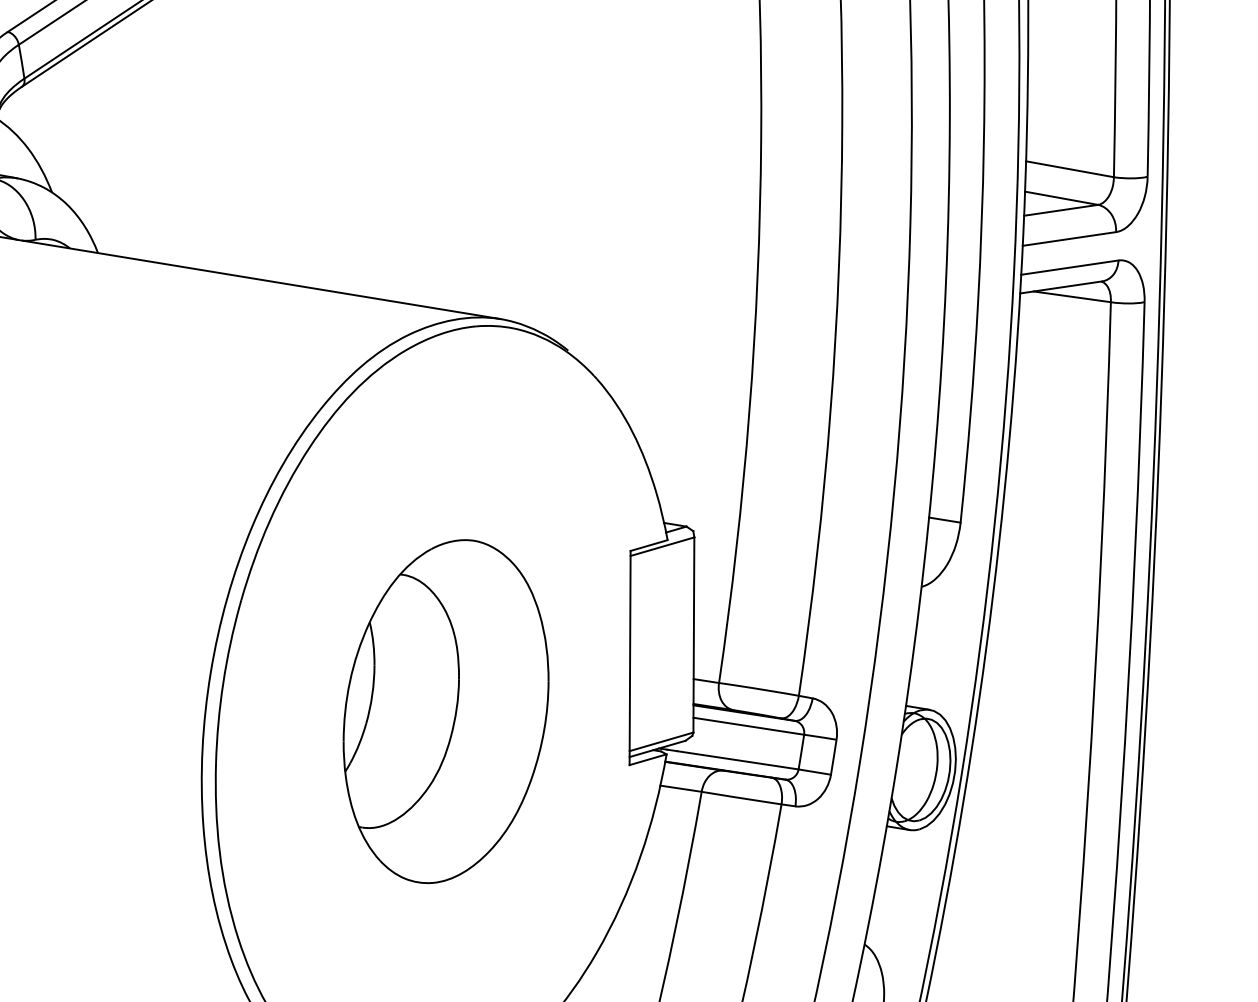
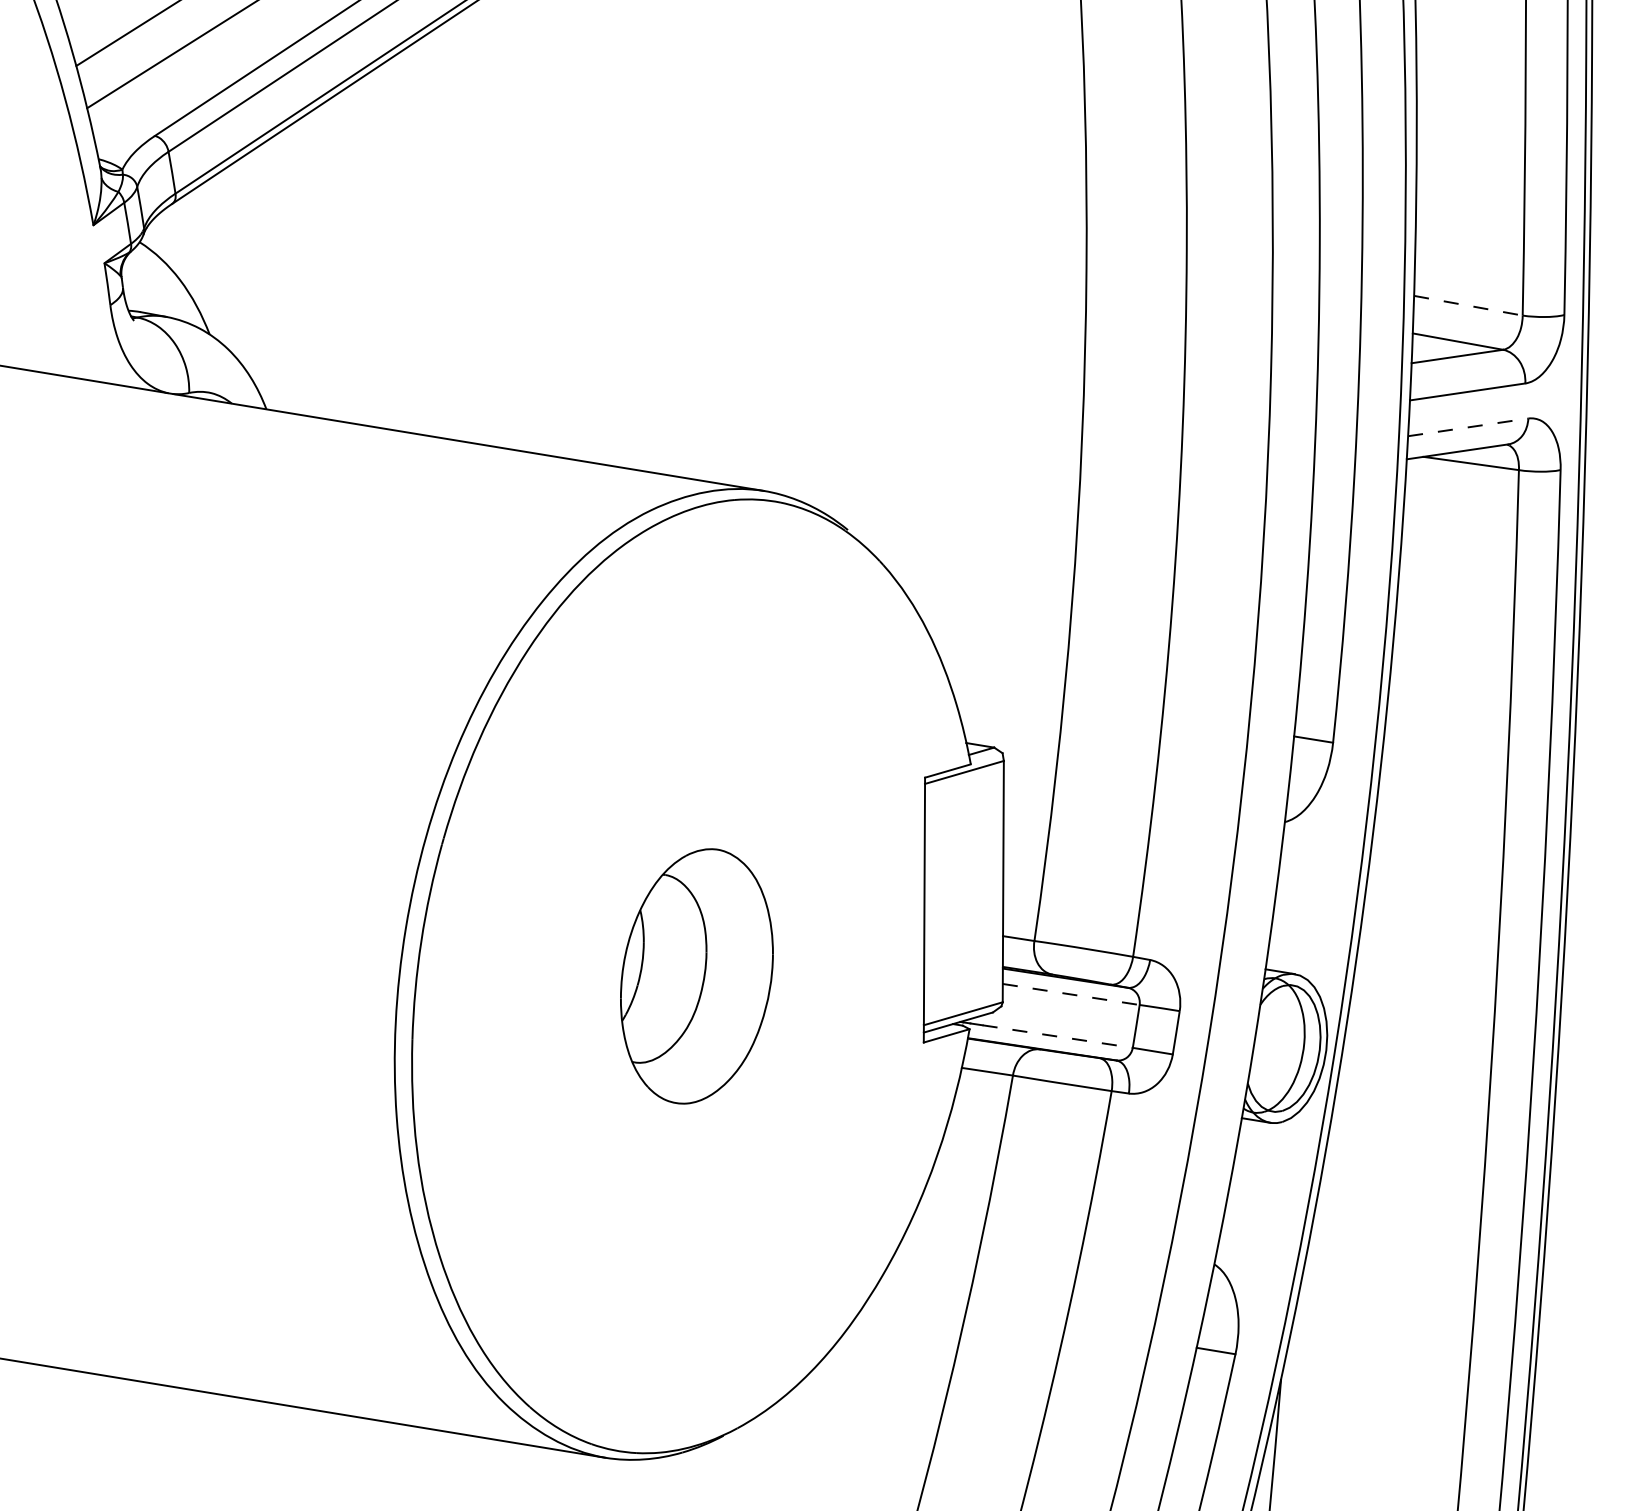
line: (1070, 169) -> (1468, 305), solid -> dashed
line: (1070, 267) -> (1468, 427), solid -> dashed
part: (445, 711) -> (696, 976), size x0.6
line: (749, 726) -> (1071, 994), solid -> dashed
line: (737, 760) -> (1057, 1036), solid -> dashed

